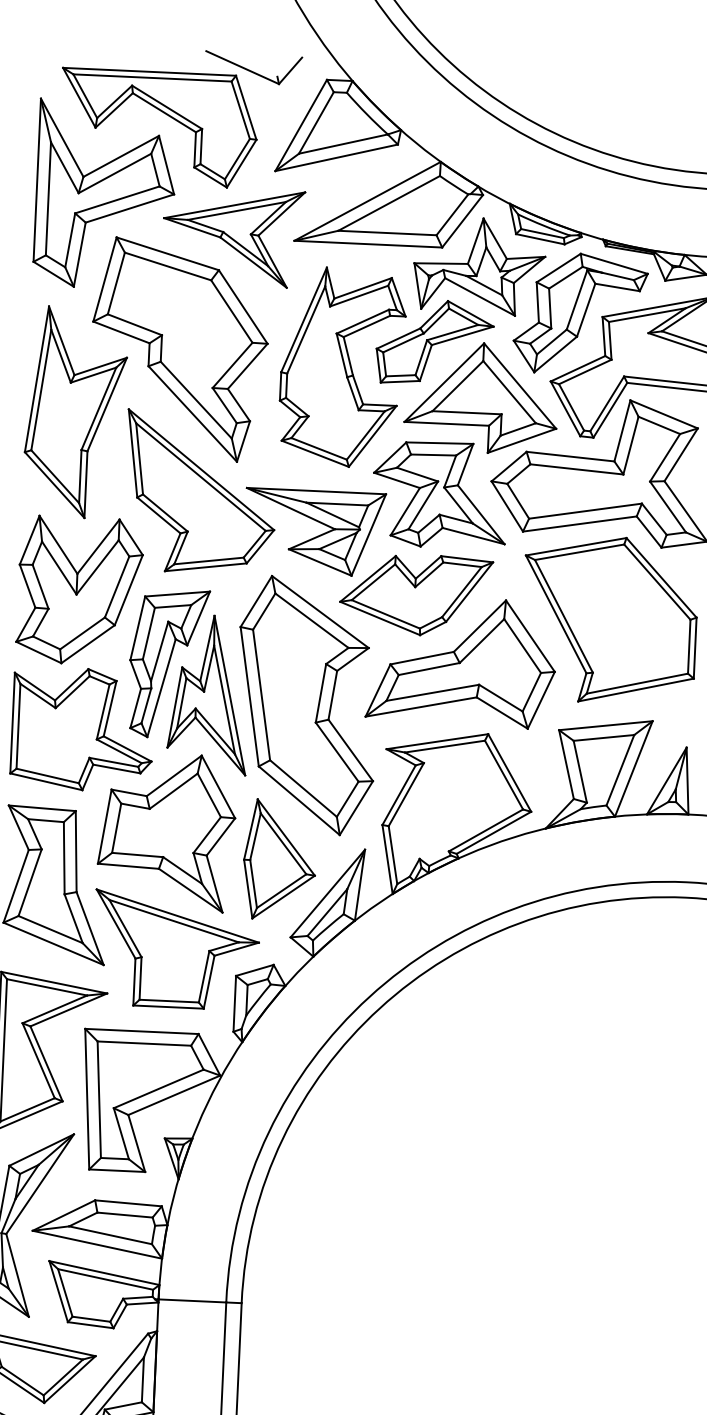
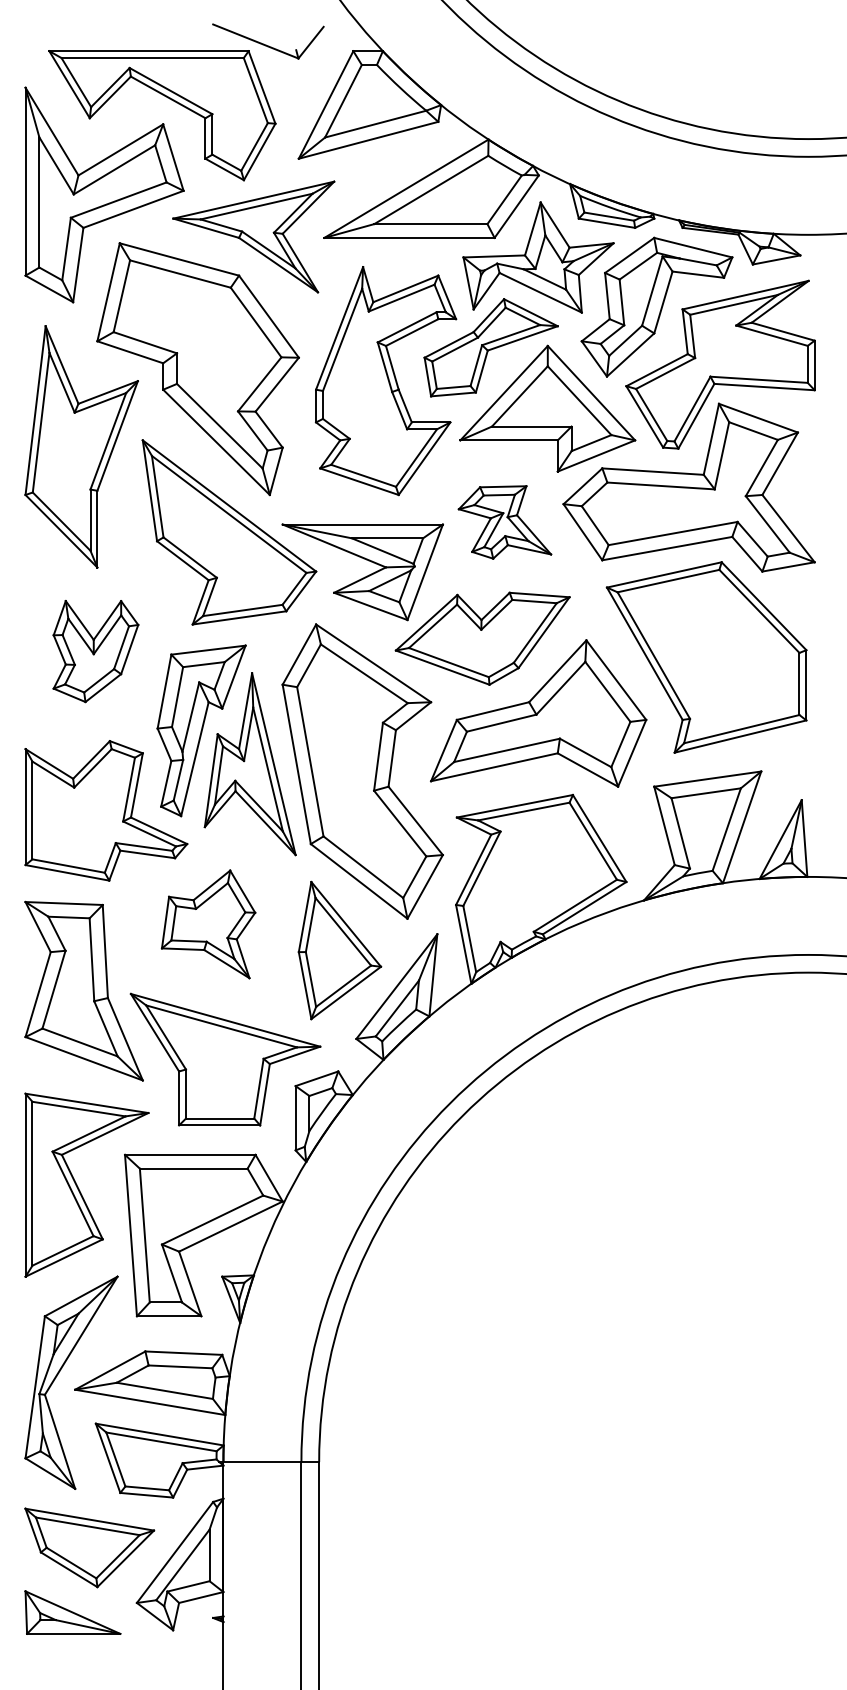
part: (439, 494) -> (504, 522), size x0.6
part: (79, 590) -> (95, 651), size x0.6
part: (166, 832) -> (208, 924), size x0.6

